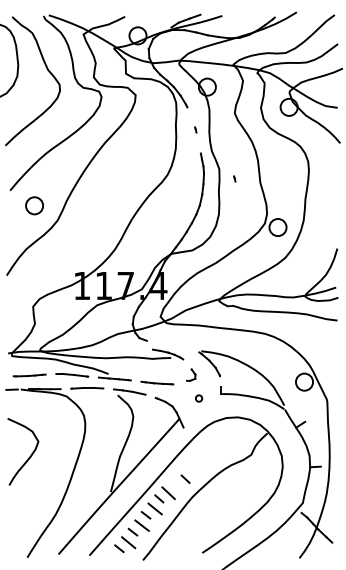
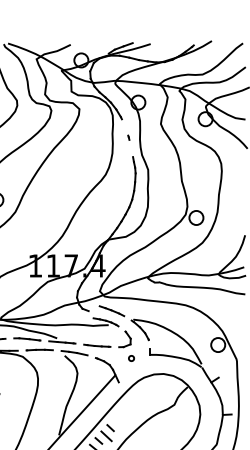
part: (234, 178) -> (160, 177), removed
line: (175, 340) -> (112, 310), added
part: (191, 374) -> (125, 338), size x1.67
line: (185, 478) -> (110, 427), moved

